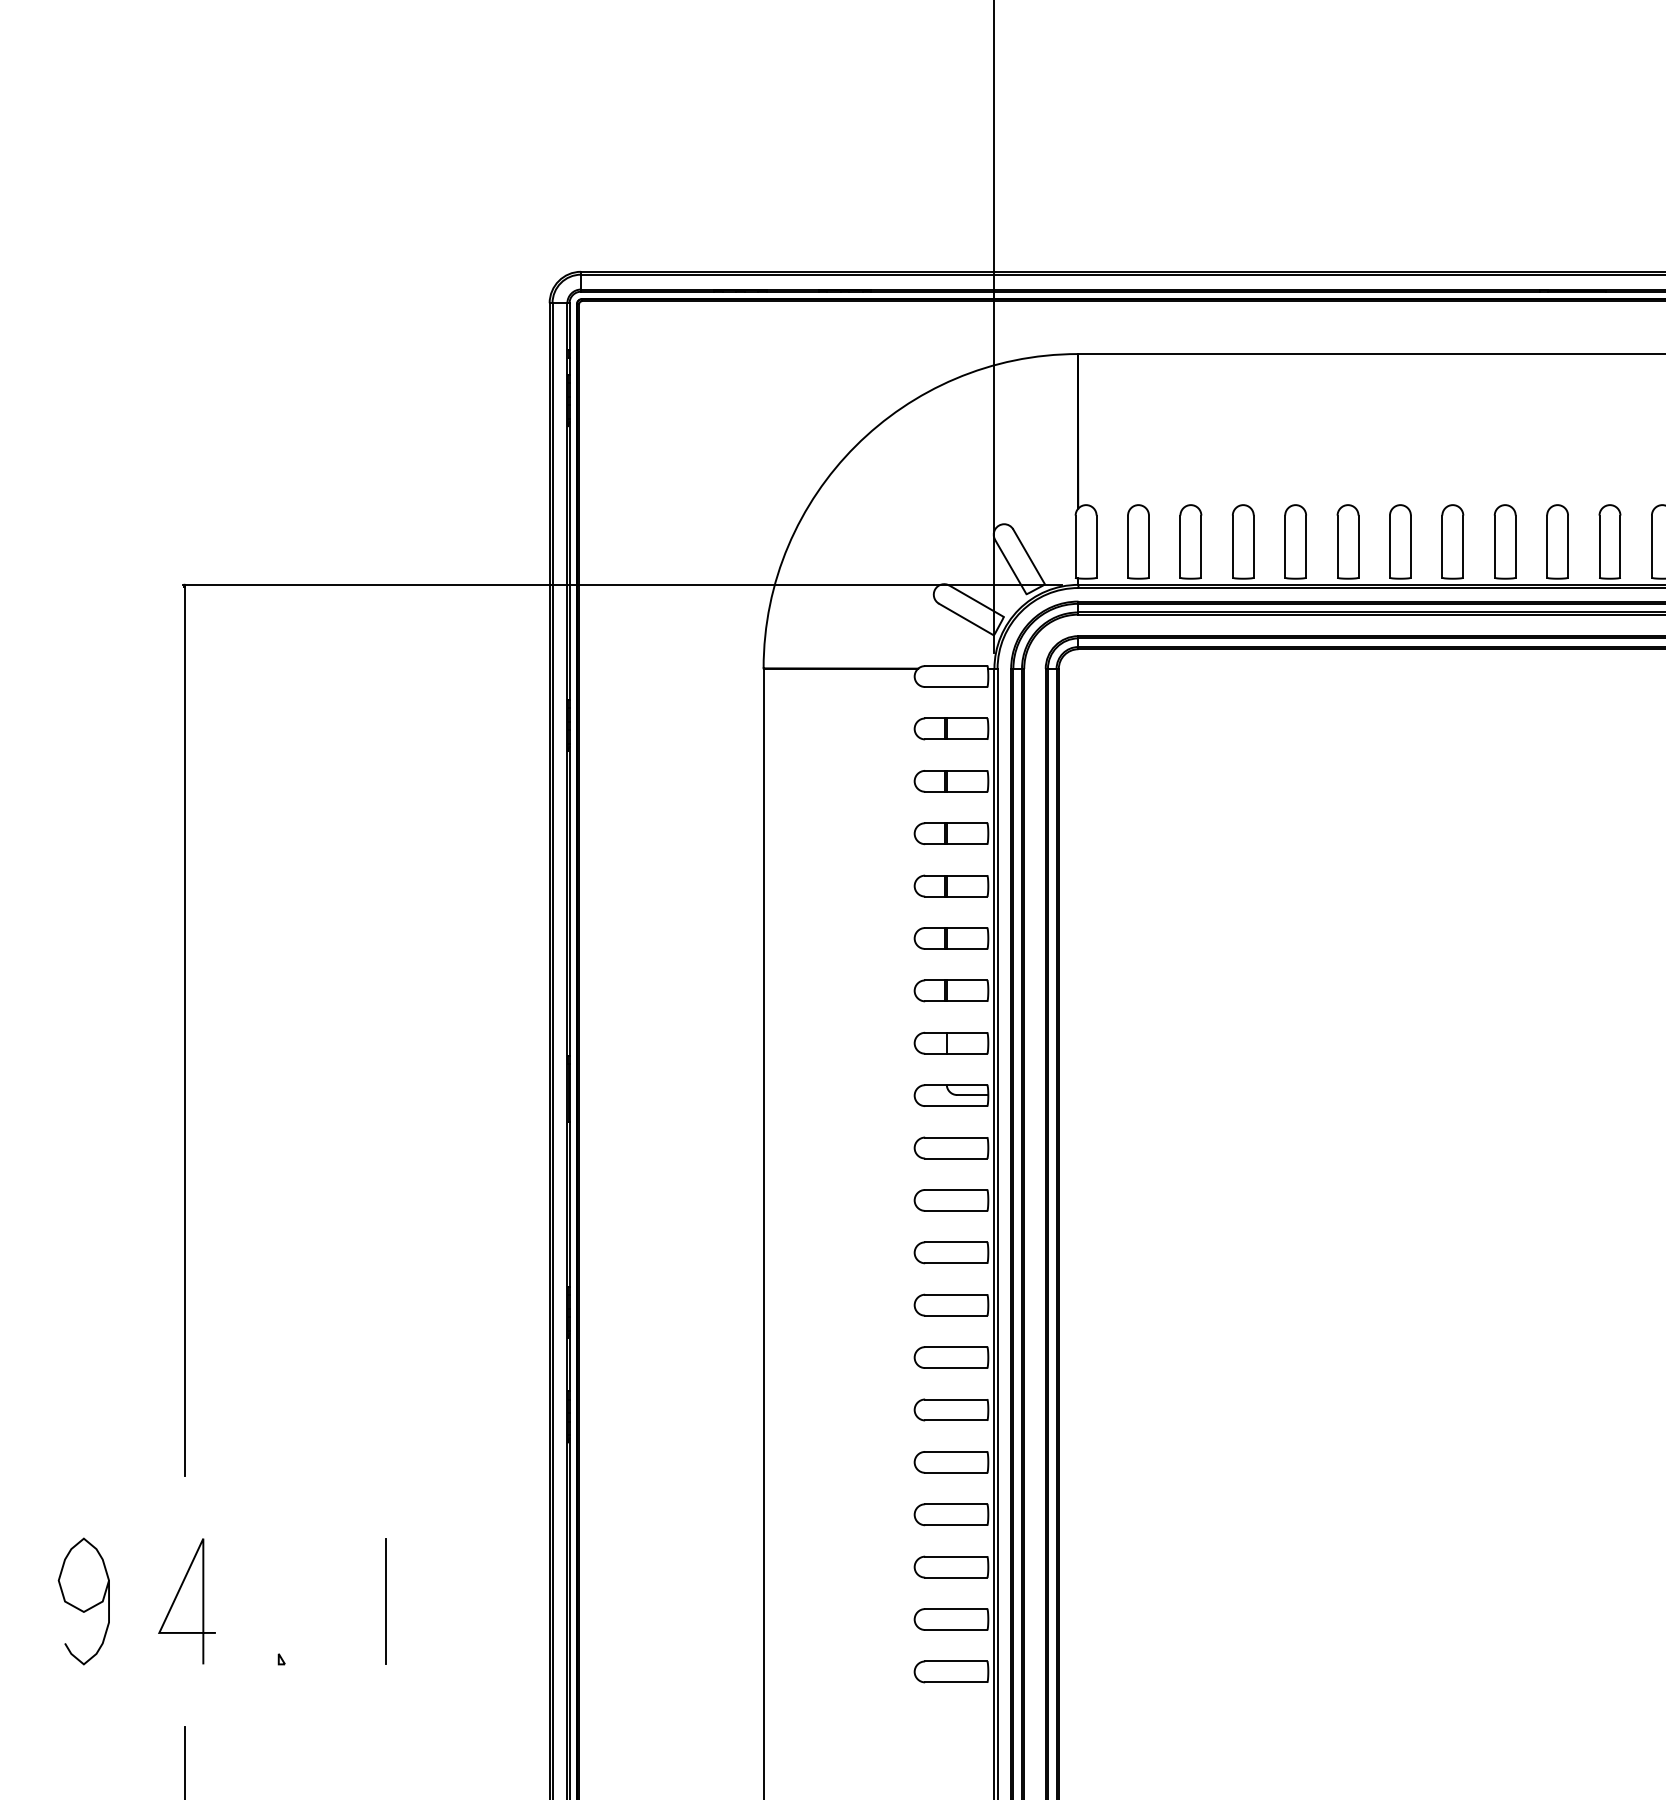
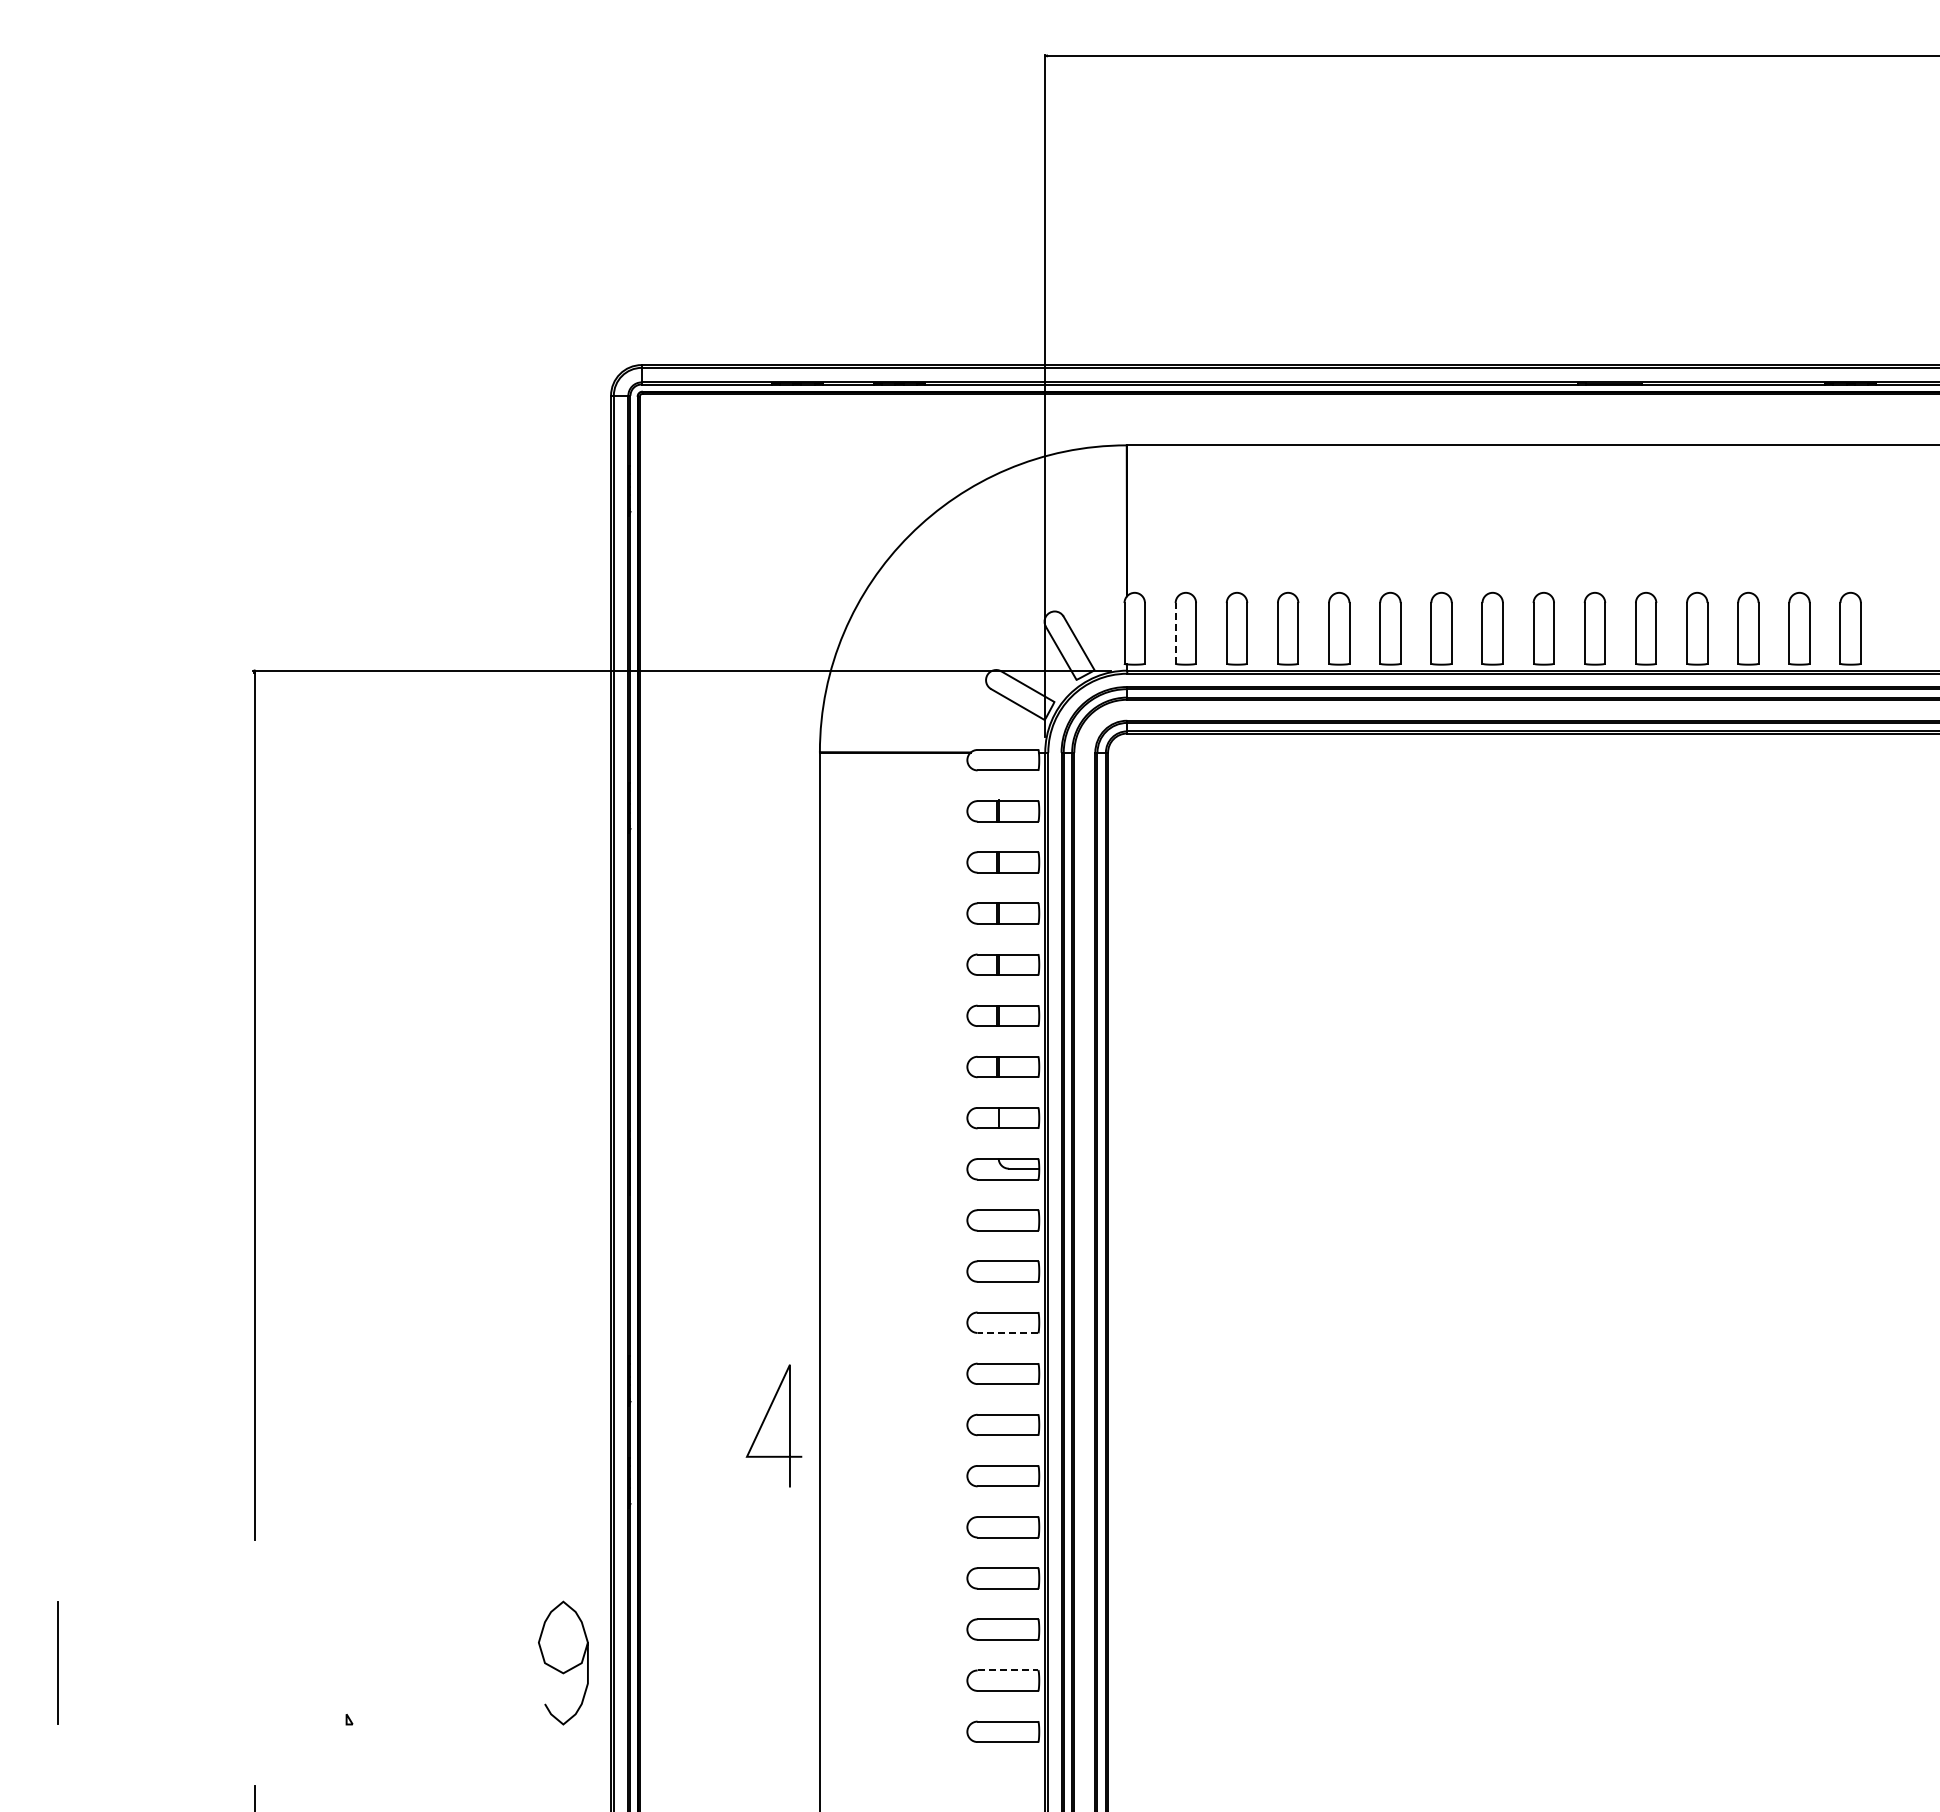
line: (1127, 545) -> (1175, 632), solid -> dashed
line: (955, 1262) -> (1007, 1332), solid -> dashed
line: (177, 1596) -> (764, 1421), moved
line: (385, 1600) -> (450, 1662), removed
curve: (90, 1607) -> (569, 1668), moved
line: (956, 1609) -> (1008, 1670), solid -> dashed

